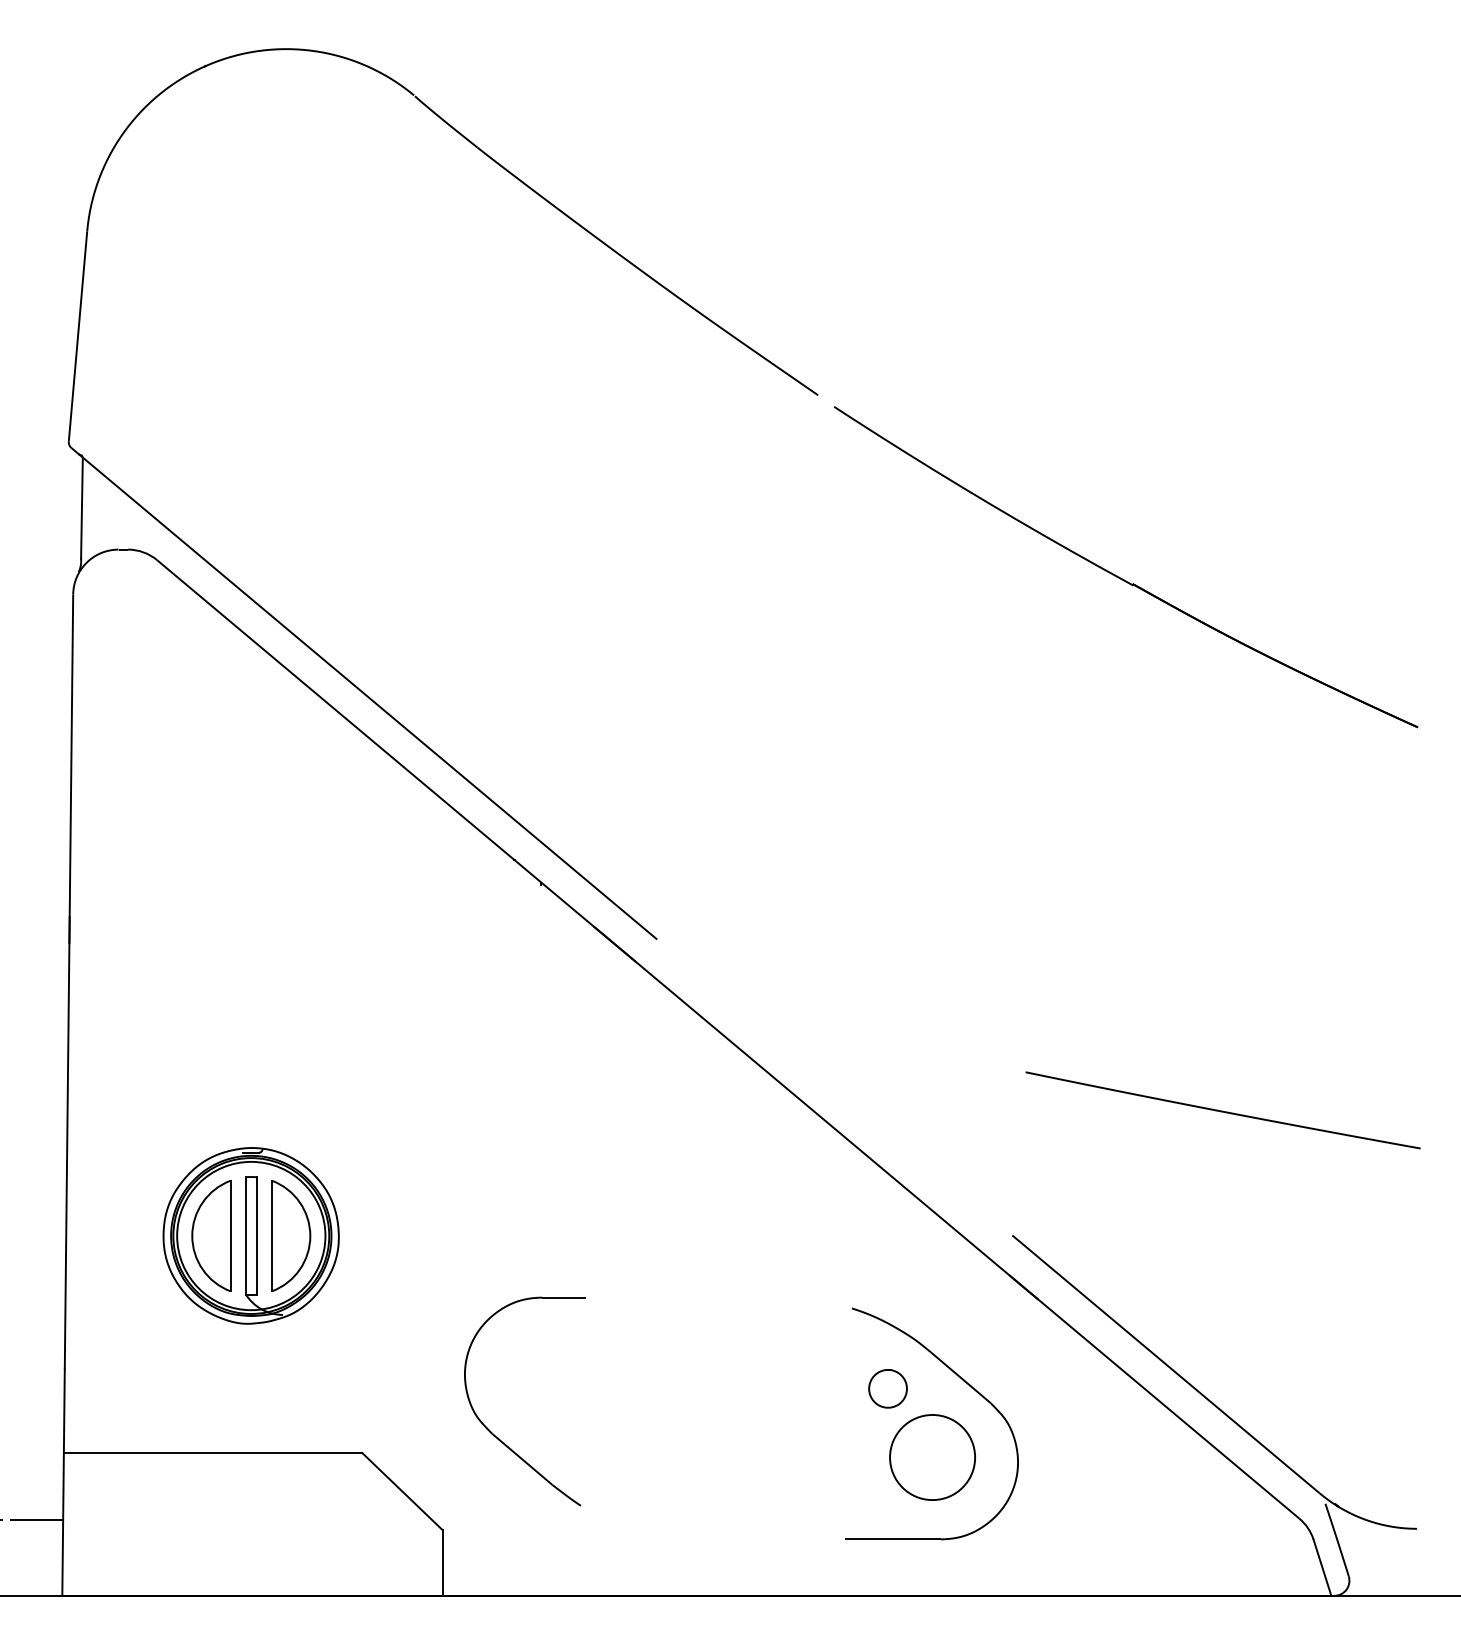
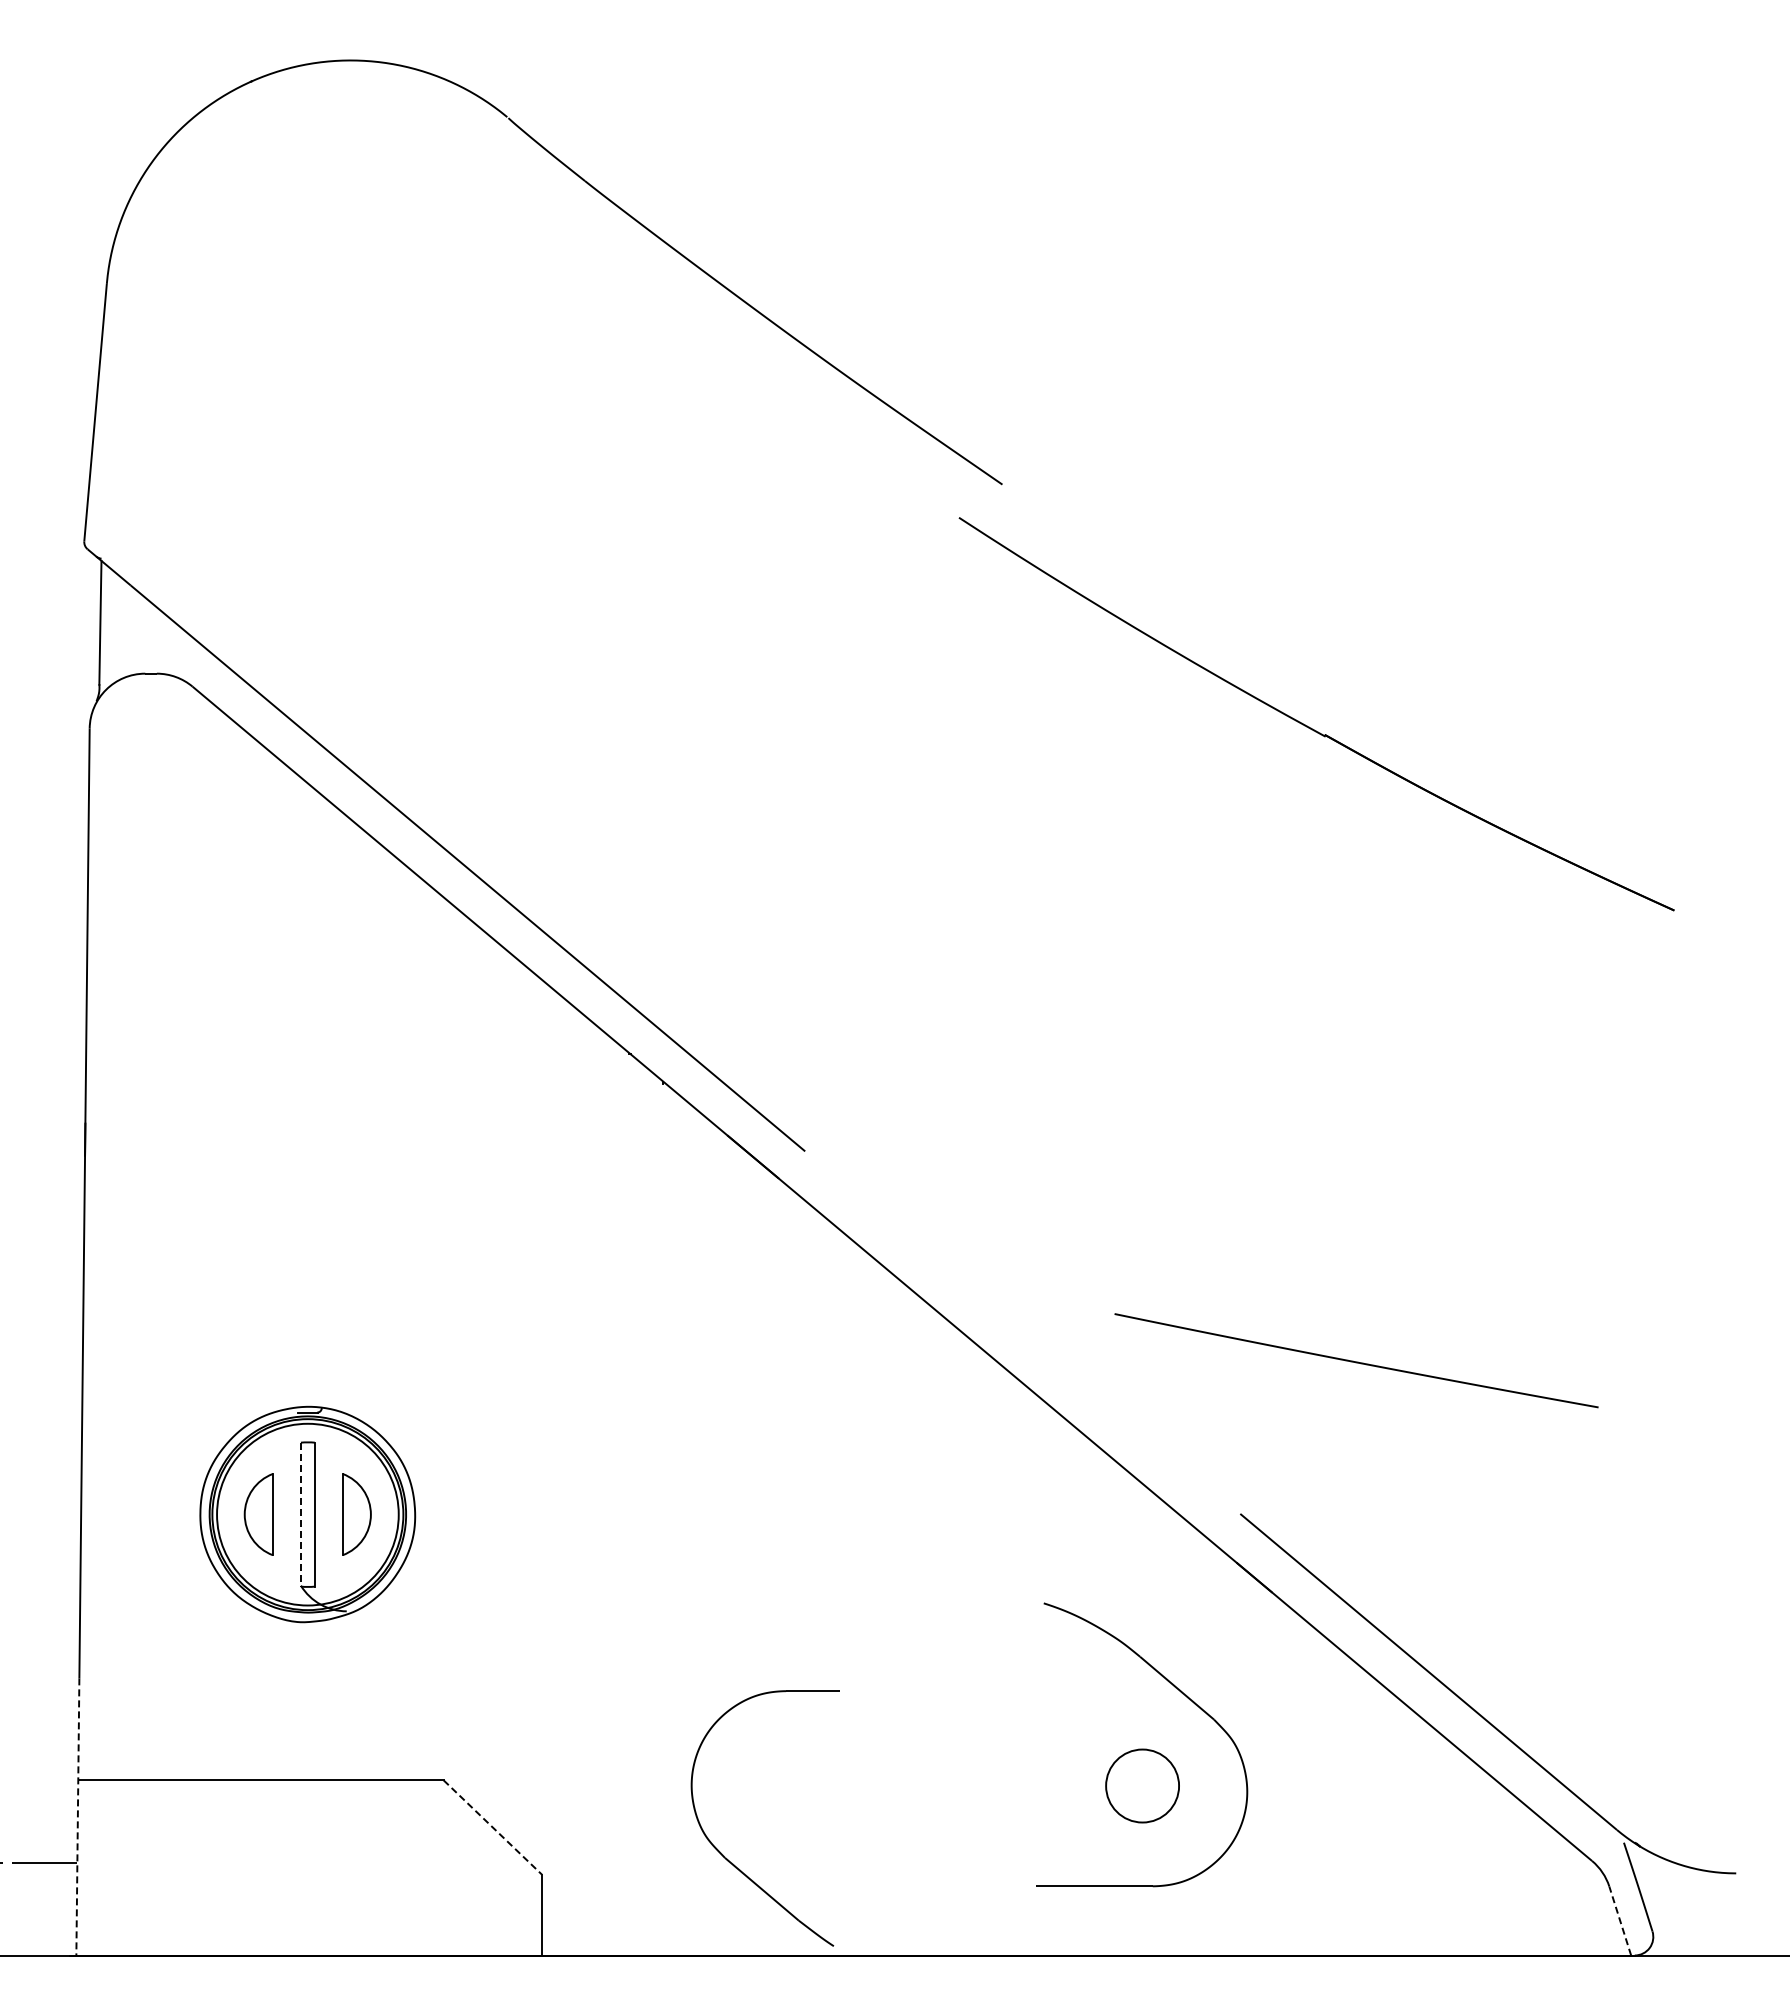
part: (1120, 577) -> (1309, 726), moved
curve: (1223, 1111) -> (1356, 1361), moved
part: (210, 1235) -> (258, 1514), size x0.6
line: (245, 1235) -> (300, 1514), solid -> dashed
part: (290, 1235) -> (356, 1514), size x0.6
curve: (905, 1385) -> (1109, 1697), removed
part: (493, 1433) -> (726, 1857), moved
circle: (932, 1457) -> (1142, 1785), size x0.7
line: (63, 1482) -> (77, 1816), solid -> dashed
line: (402, 1491) -> (493, 1827), solid -> dashed
line: (1322, 1567) -> (1620, 1920), solid -> dashed

